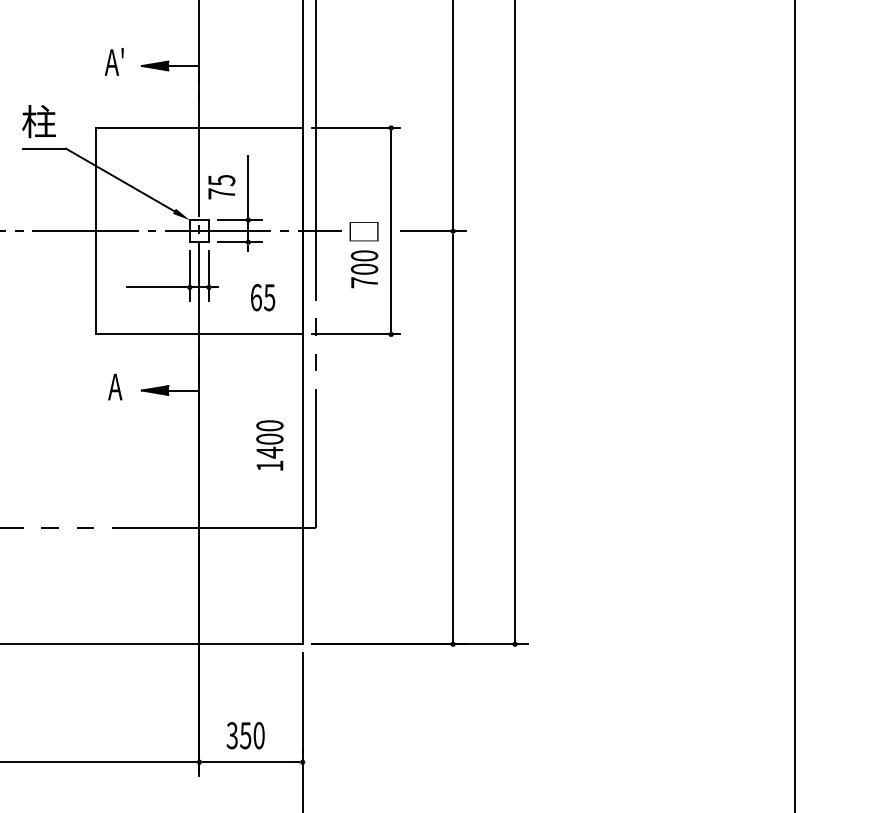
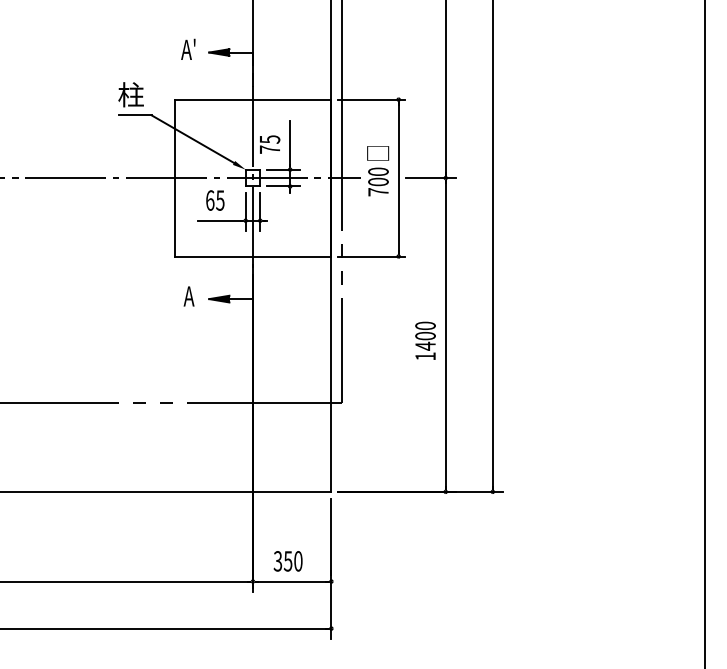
text: (364, 255) -> (378, 171), moved
text: (263, 297) -> (215, 200), moved
text: (269, 444) -> (425, 340), moved

